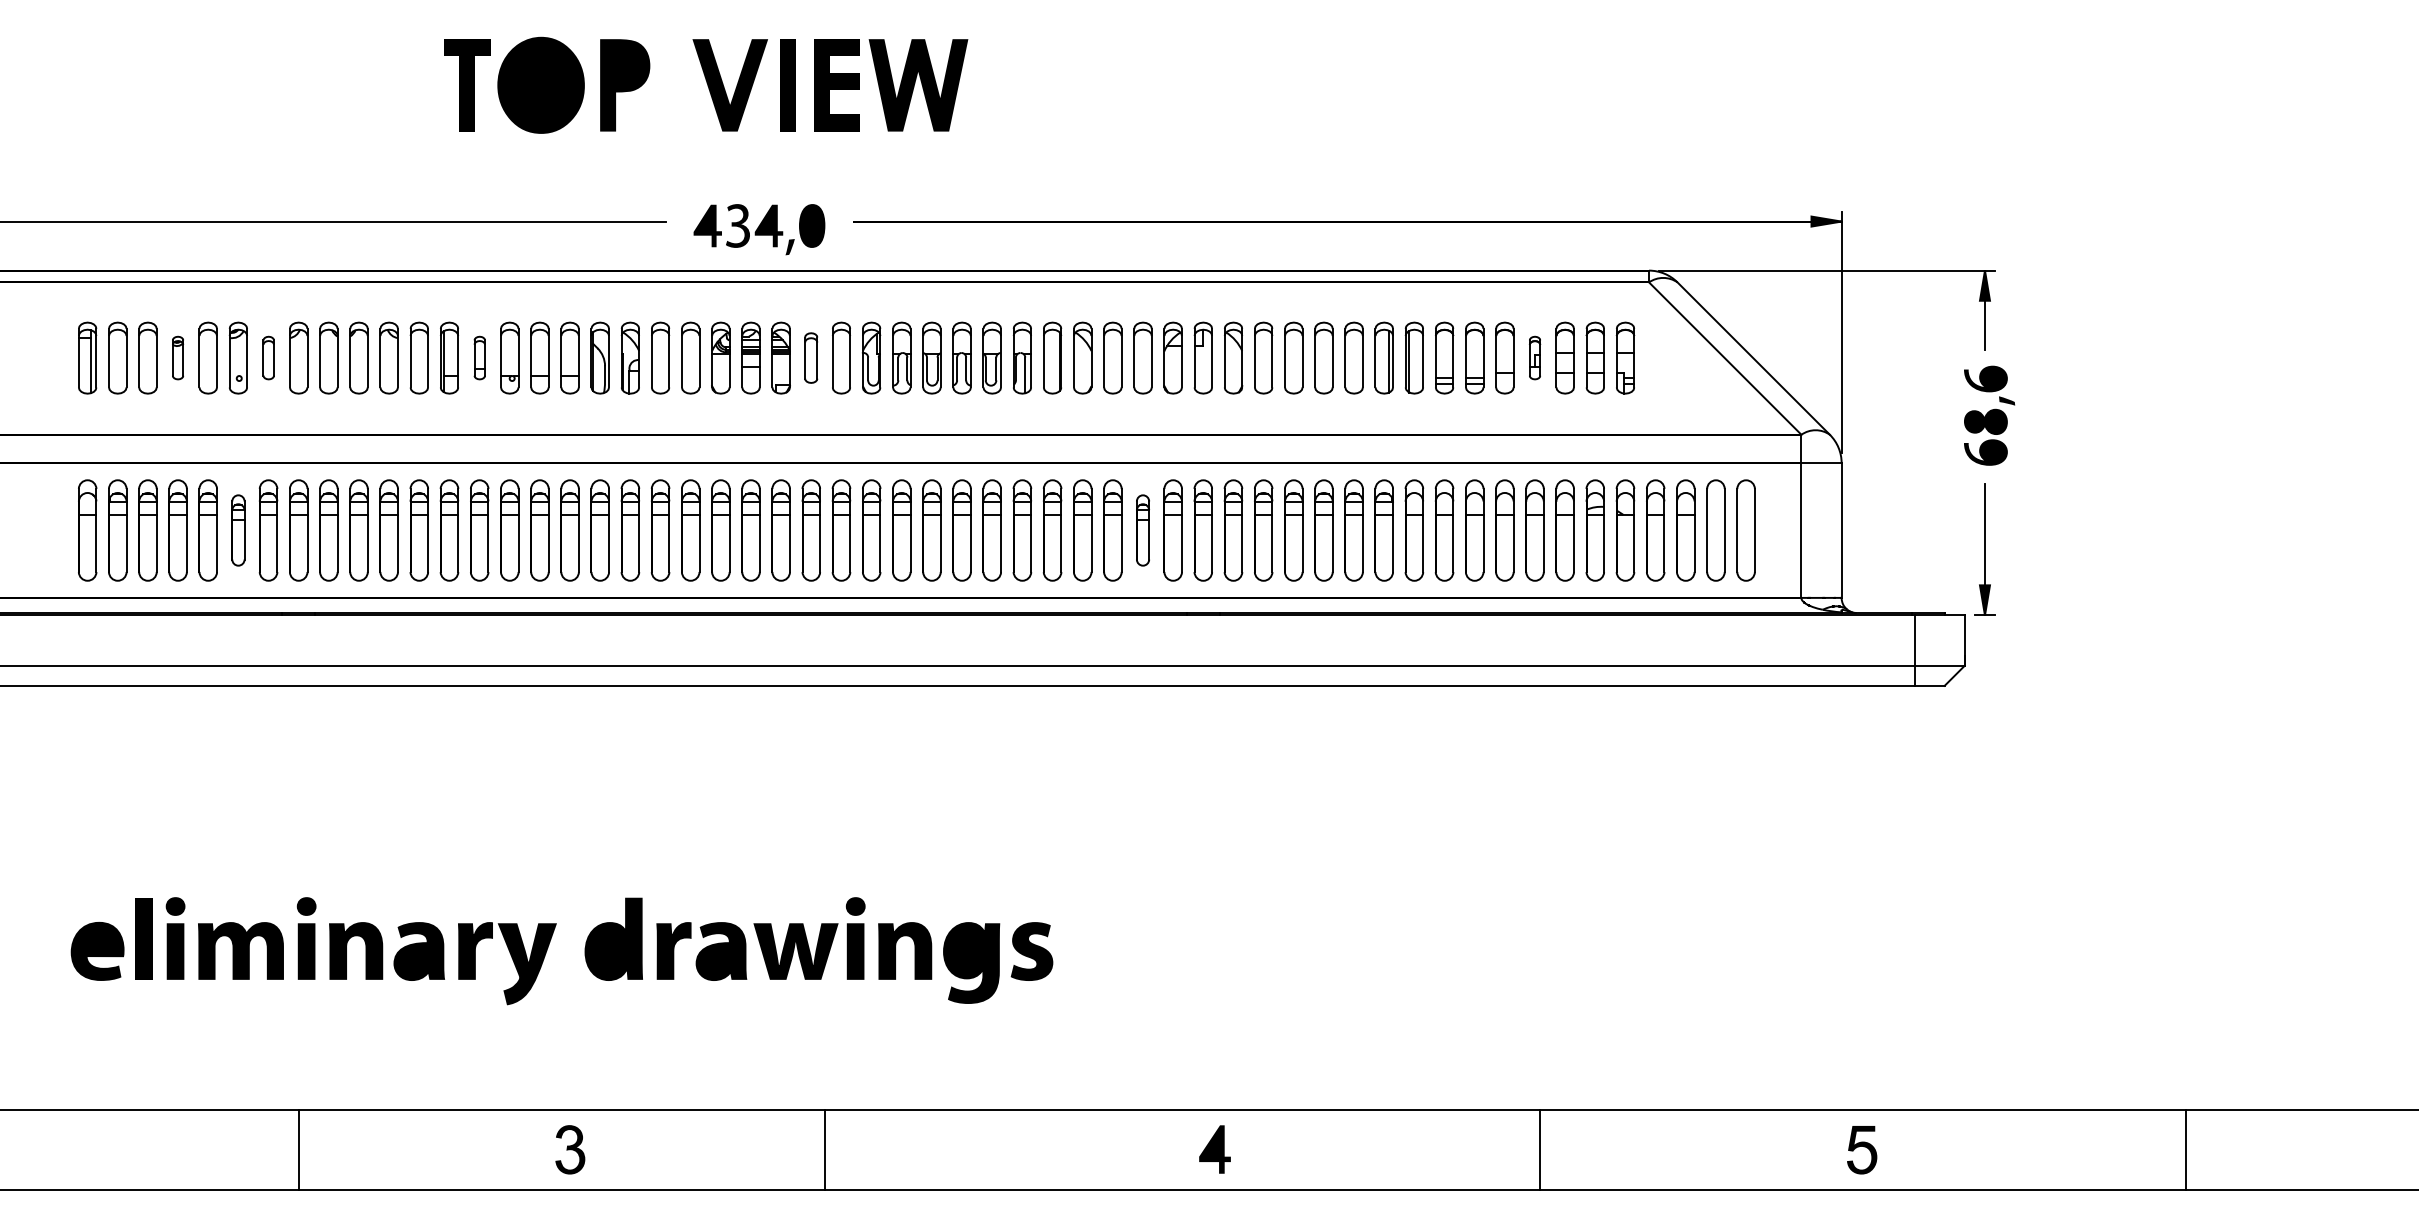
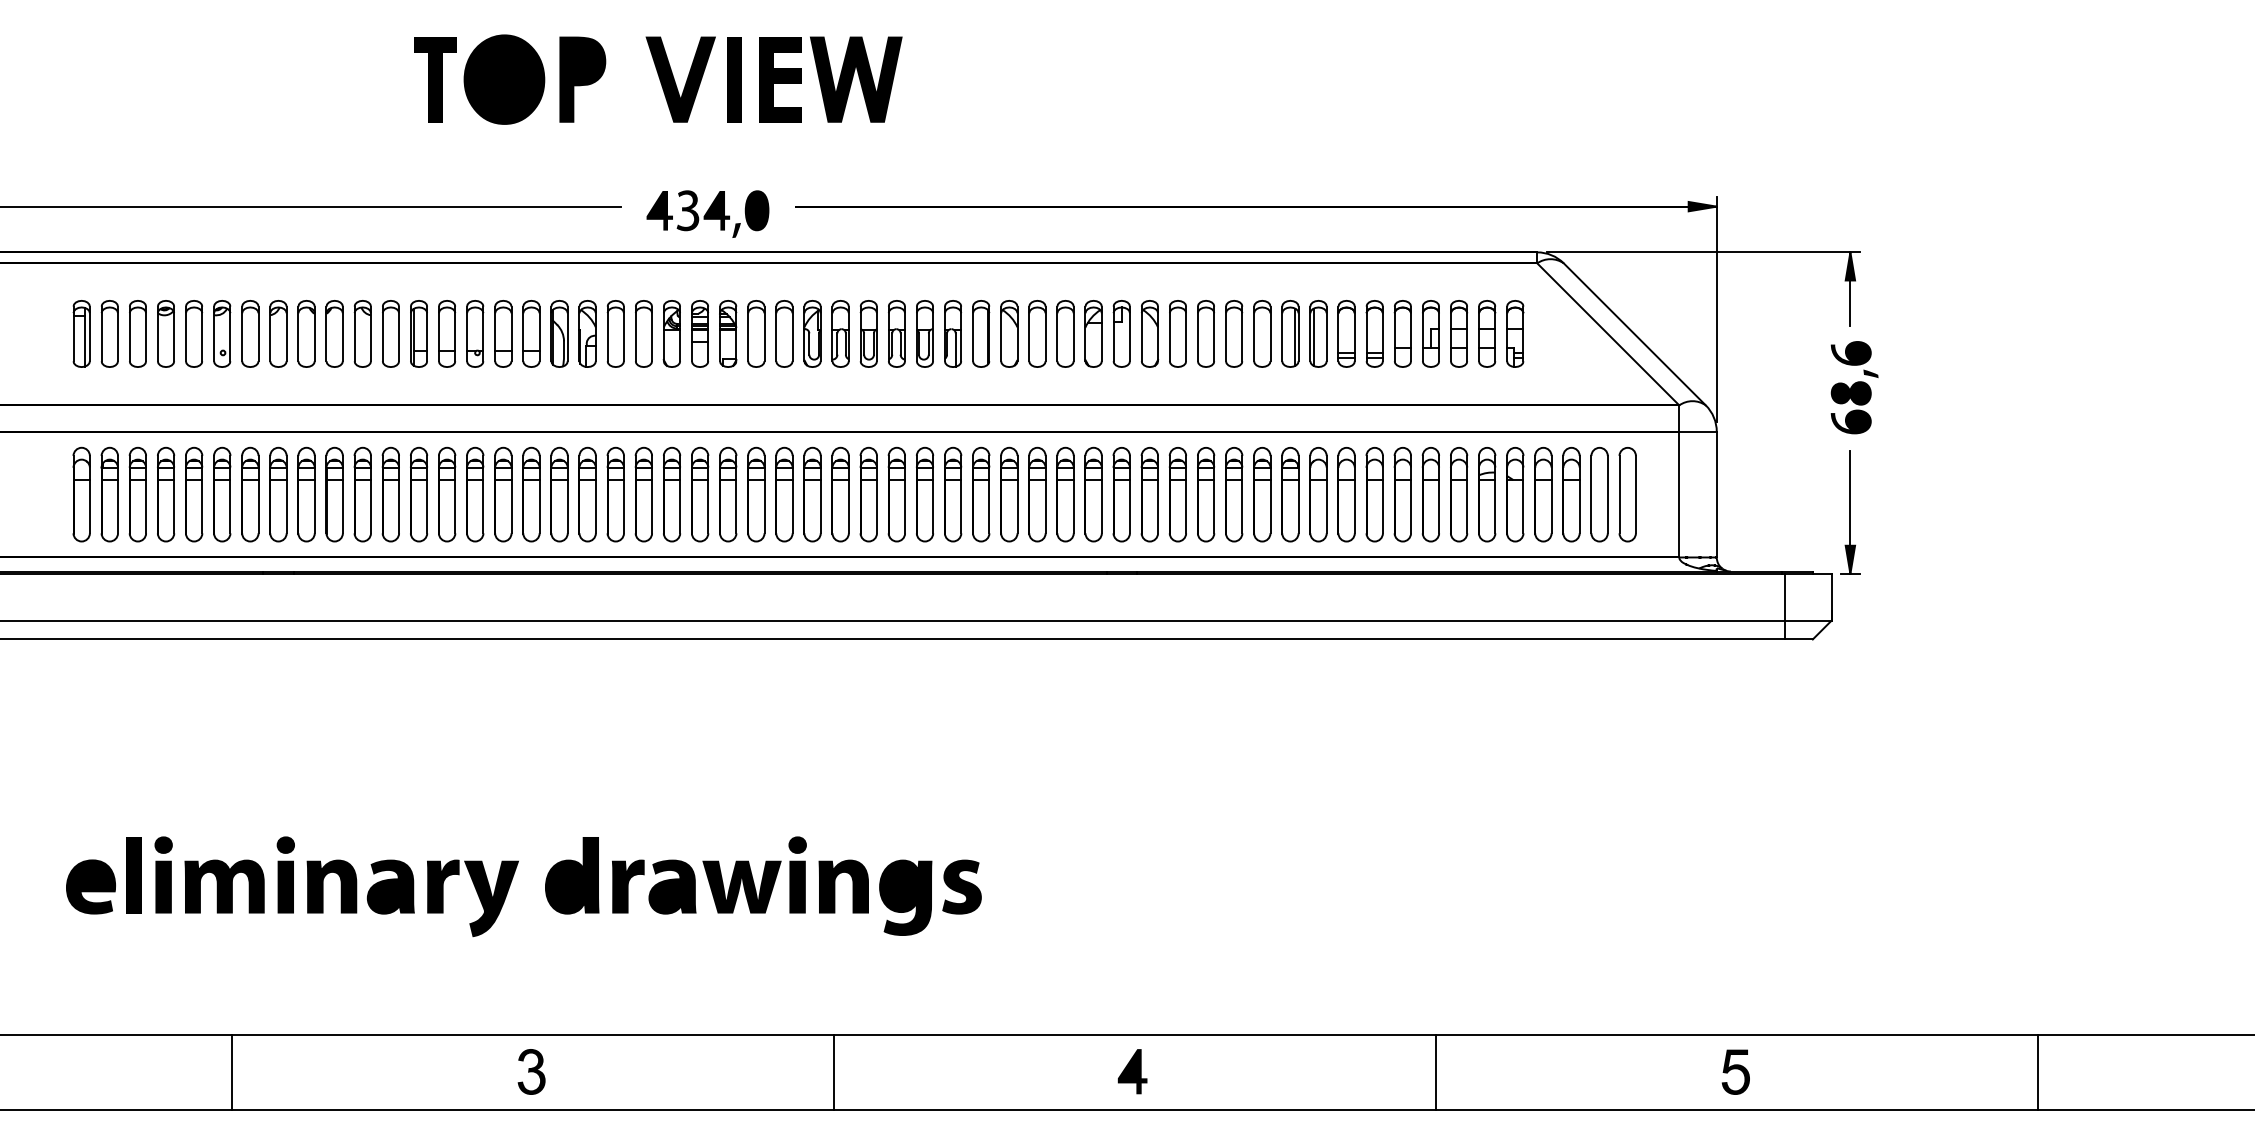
part: (177, 357) -> (165, 333), size x1.67
part: (268, 357) -> (250, 333), size x1.67
part: (479, 357) -> (446, 333), size x1.67
part: (810, 357) -> (755, 333), size x1.43
part: (1534, 357) -> (1430, 333), size x1.67
part: (238, 530) -> (222, 494), size x1.43
part: (1142, 530) -> (1065, 494), size x1.43
line: (298, 1149) -> (231, 1071), moved
line: (825, 1149) -> (833, 1071), moved

